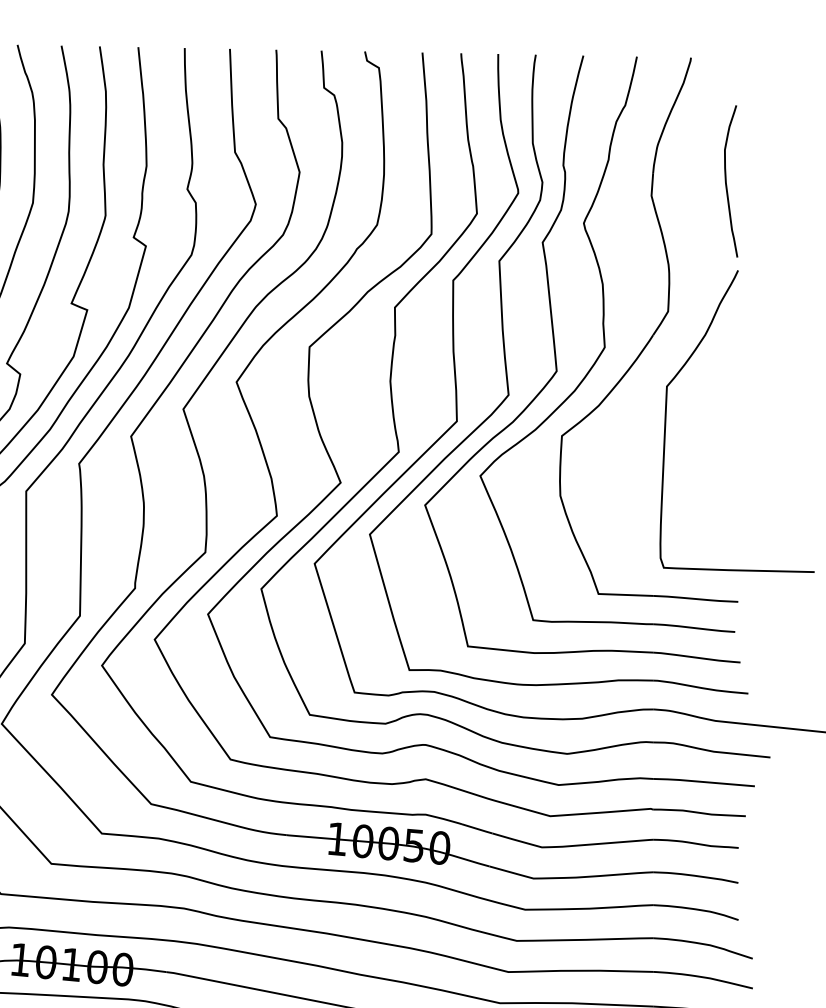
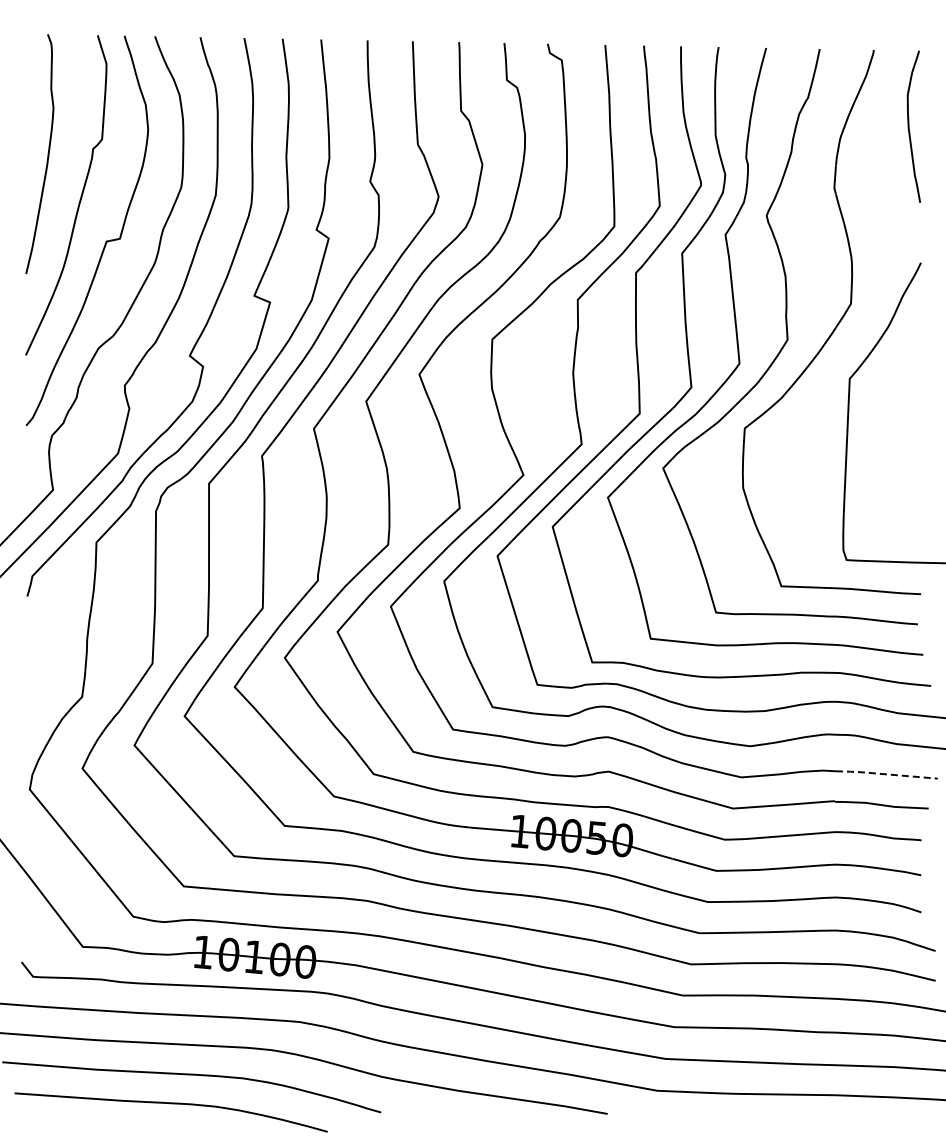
curve: (726, 181) -> (909, 126), moved
line: (702, 782) -> (885, 774), solid -> dashed

